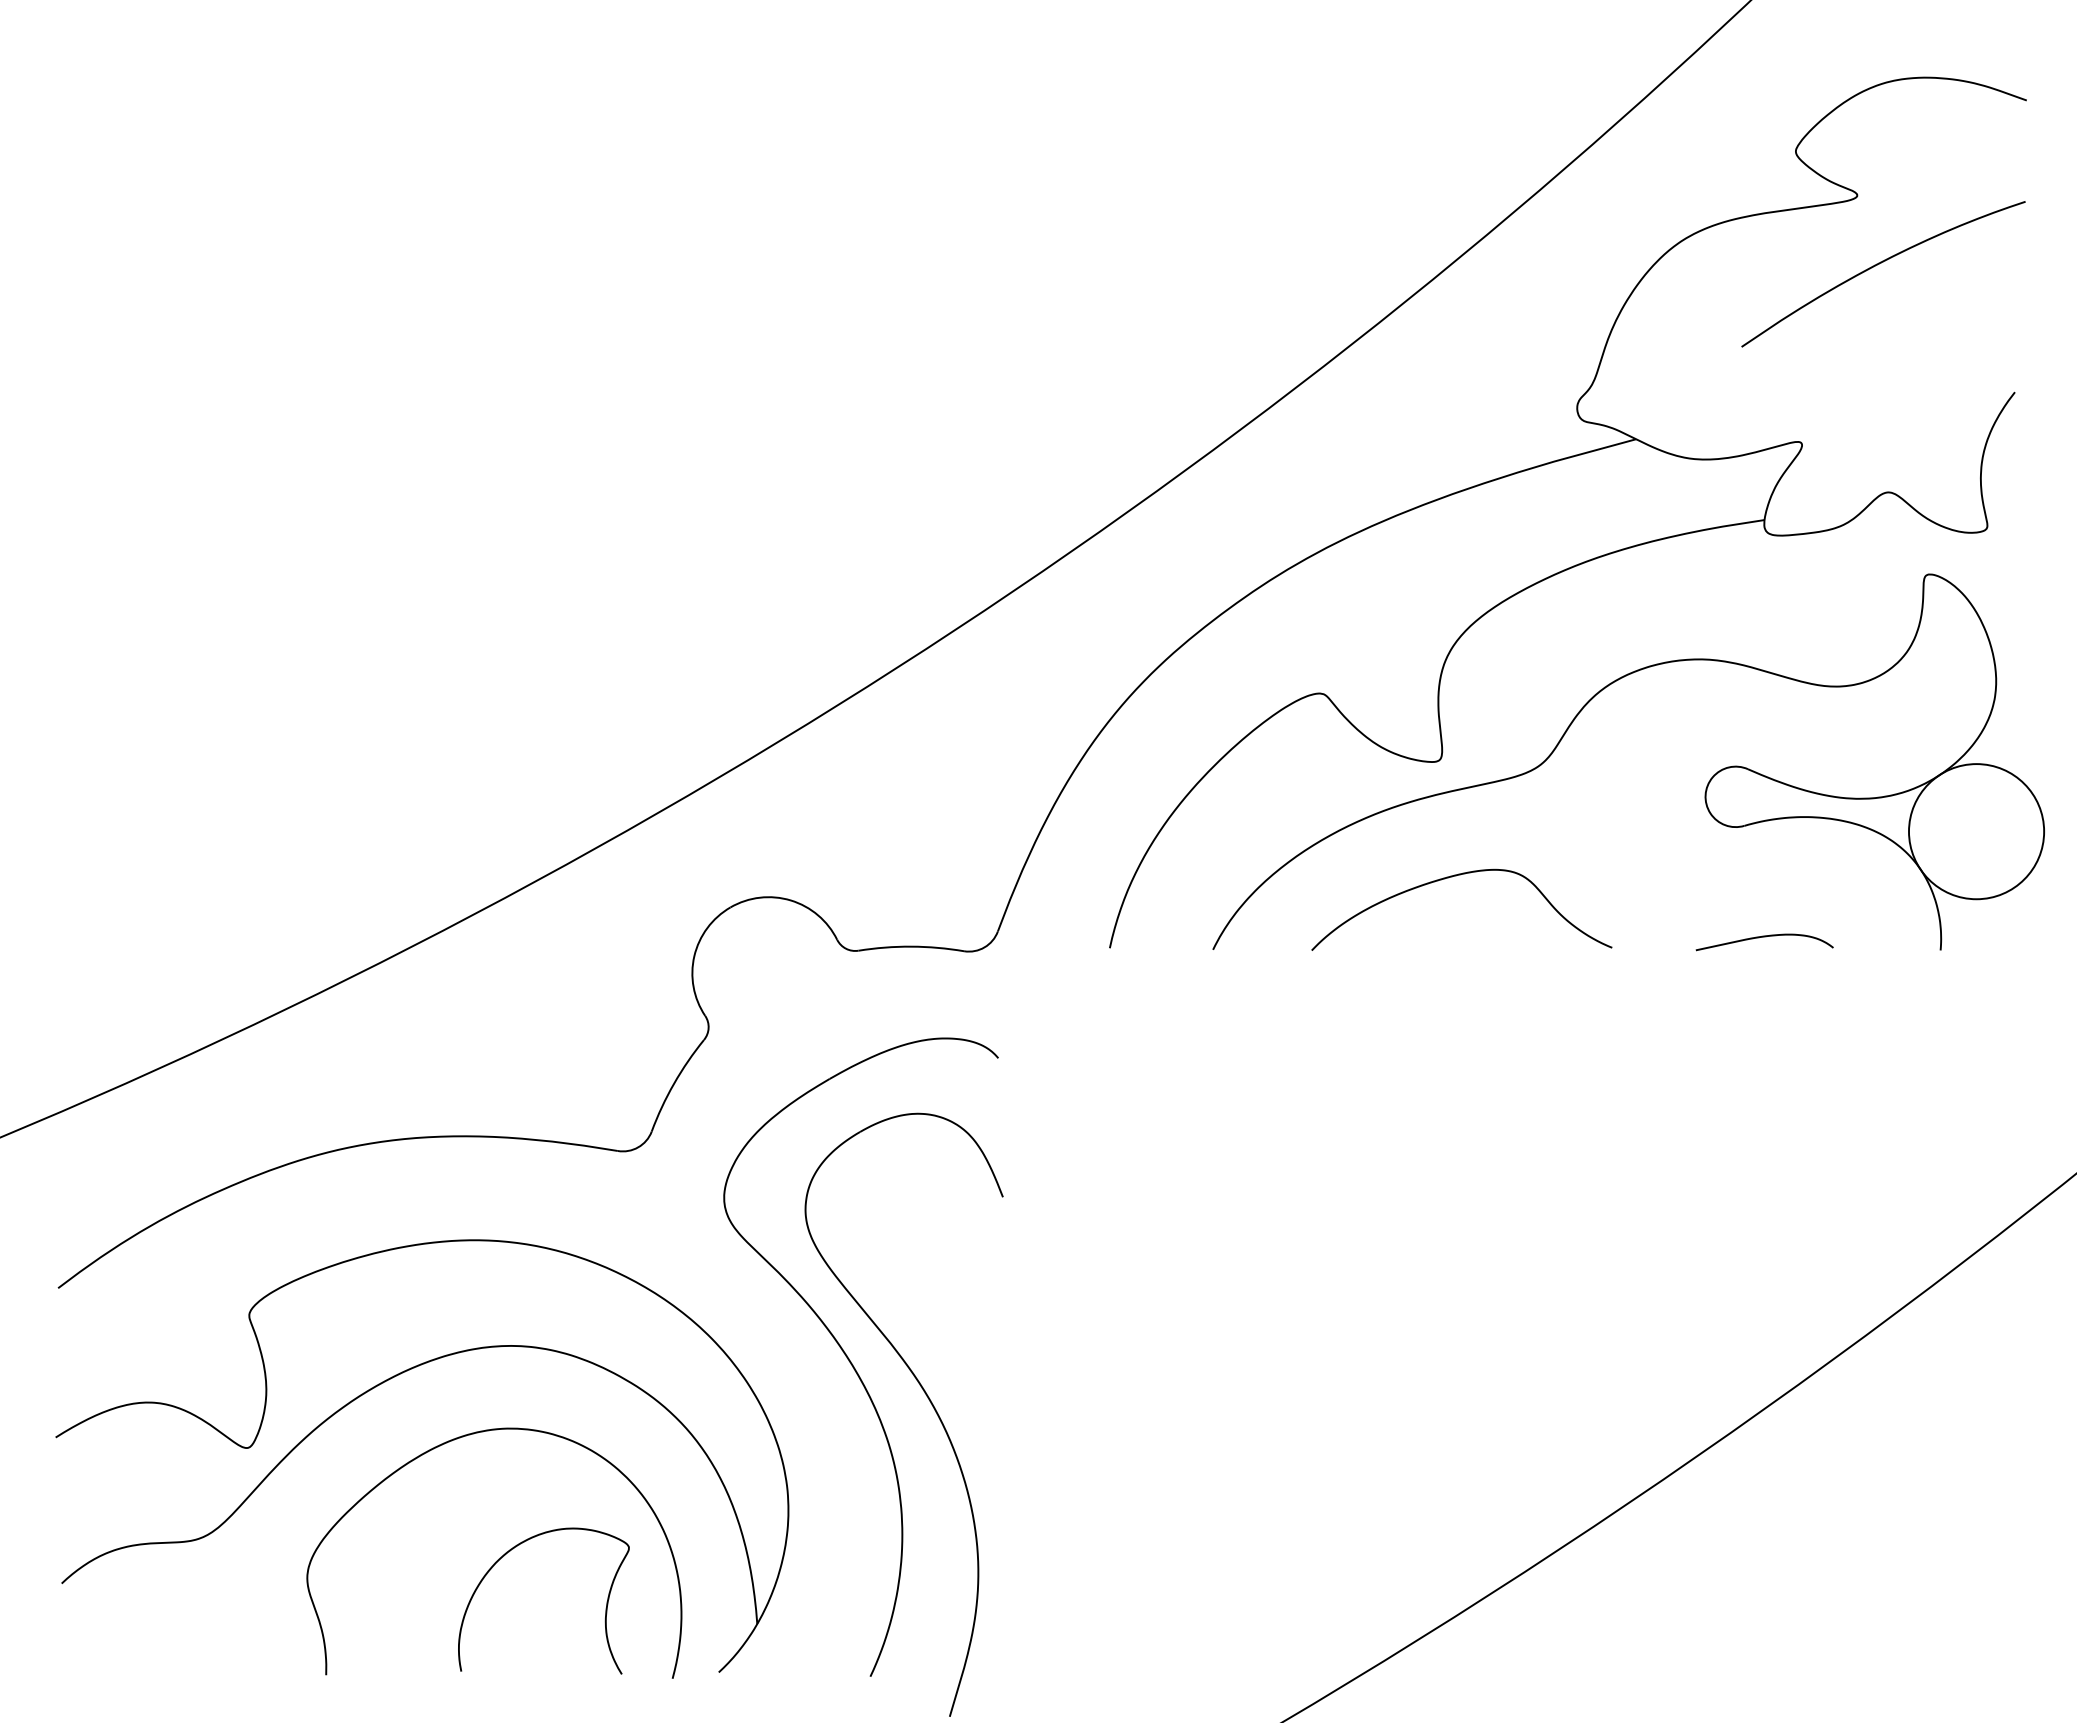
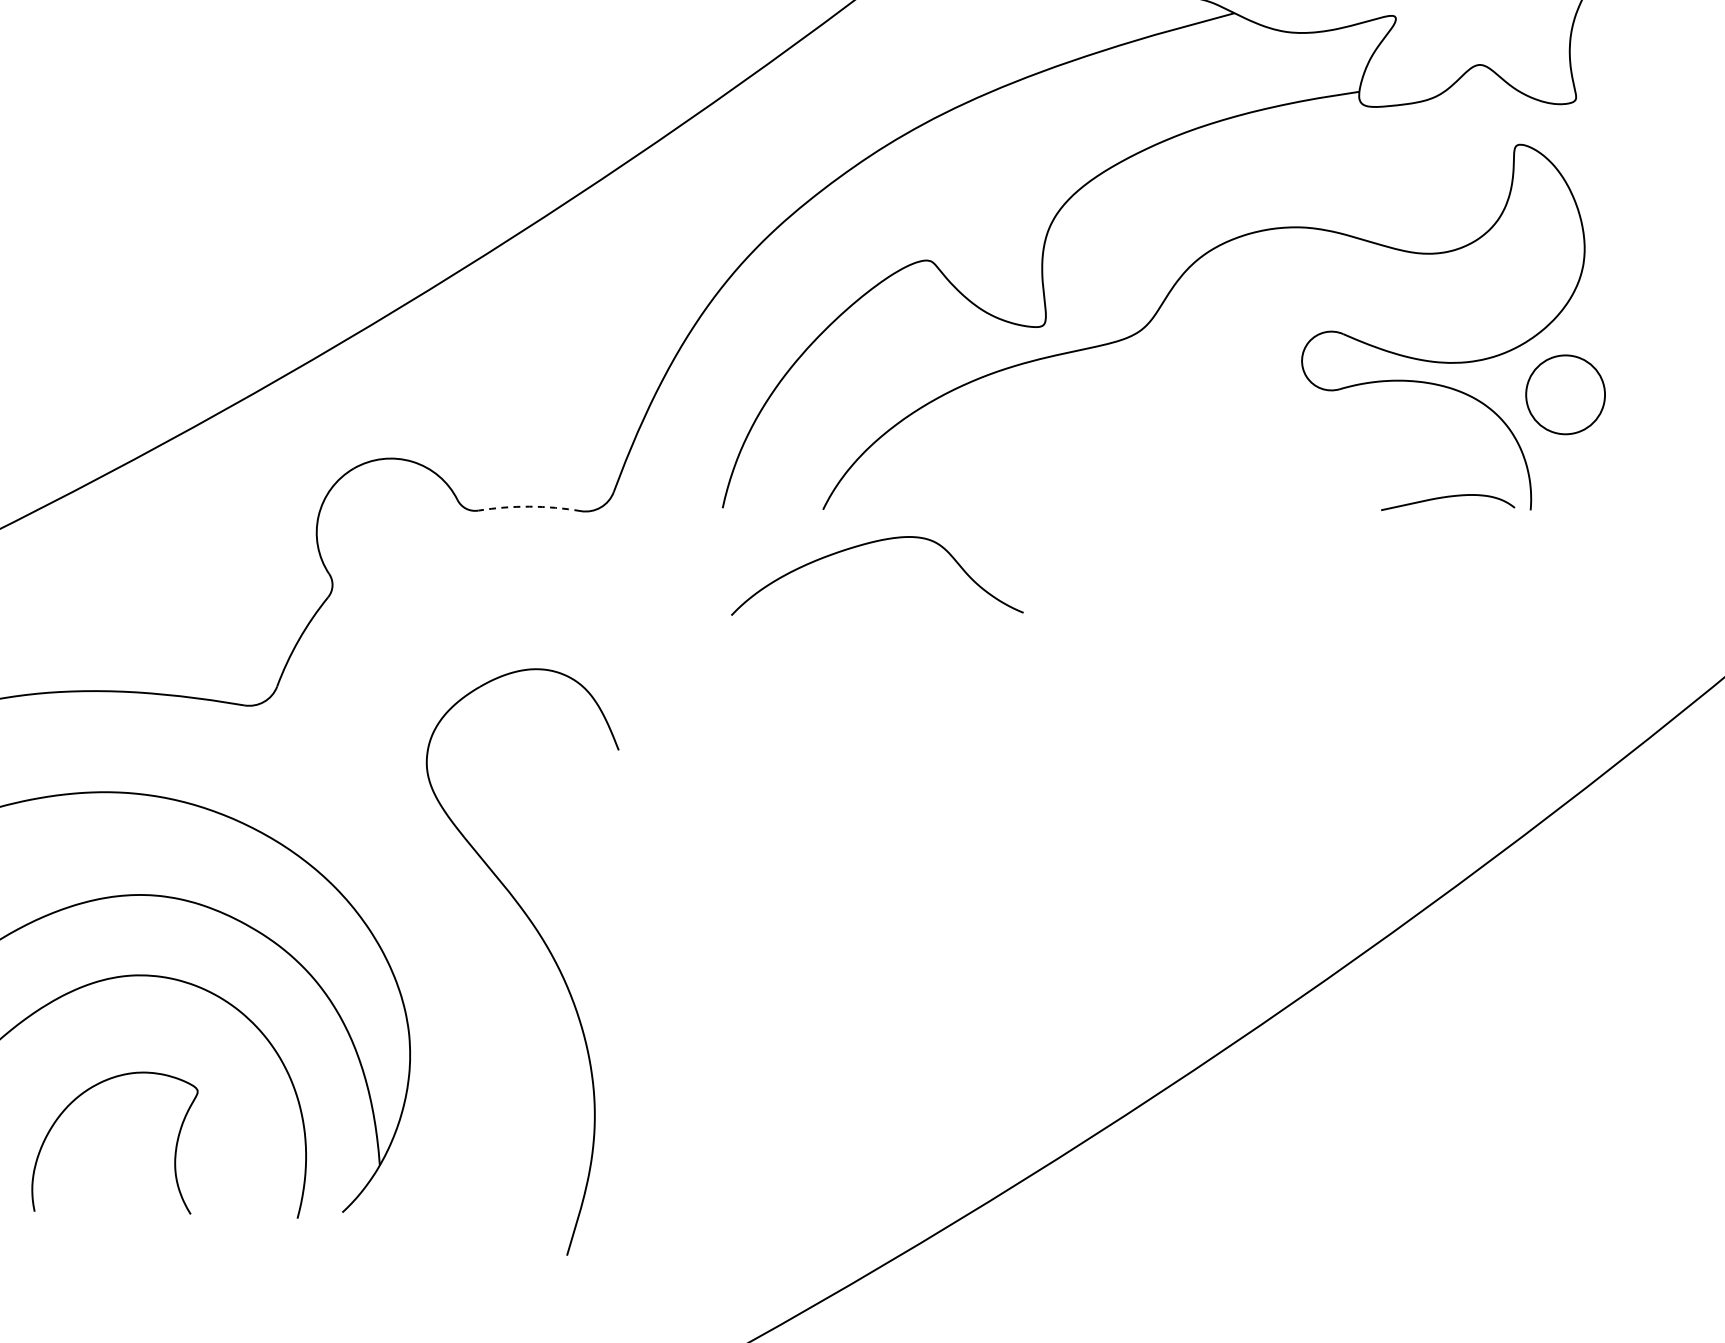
circle: (1976, 831) -> (1565, 394), size x0.6
curve: (1452, 877) -> (868, 544), moved
curve: (1764, 937) -> (1447, 497), moved
arc: (911, 946) -> (529, 506), solid -> dashed
part: (851, 1361) -> (471, 910), removed
curve: (504, 1556) -> (76, 1099), moved

